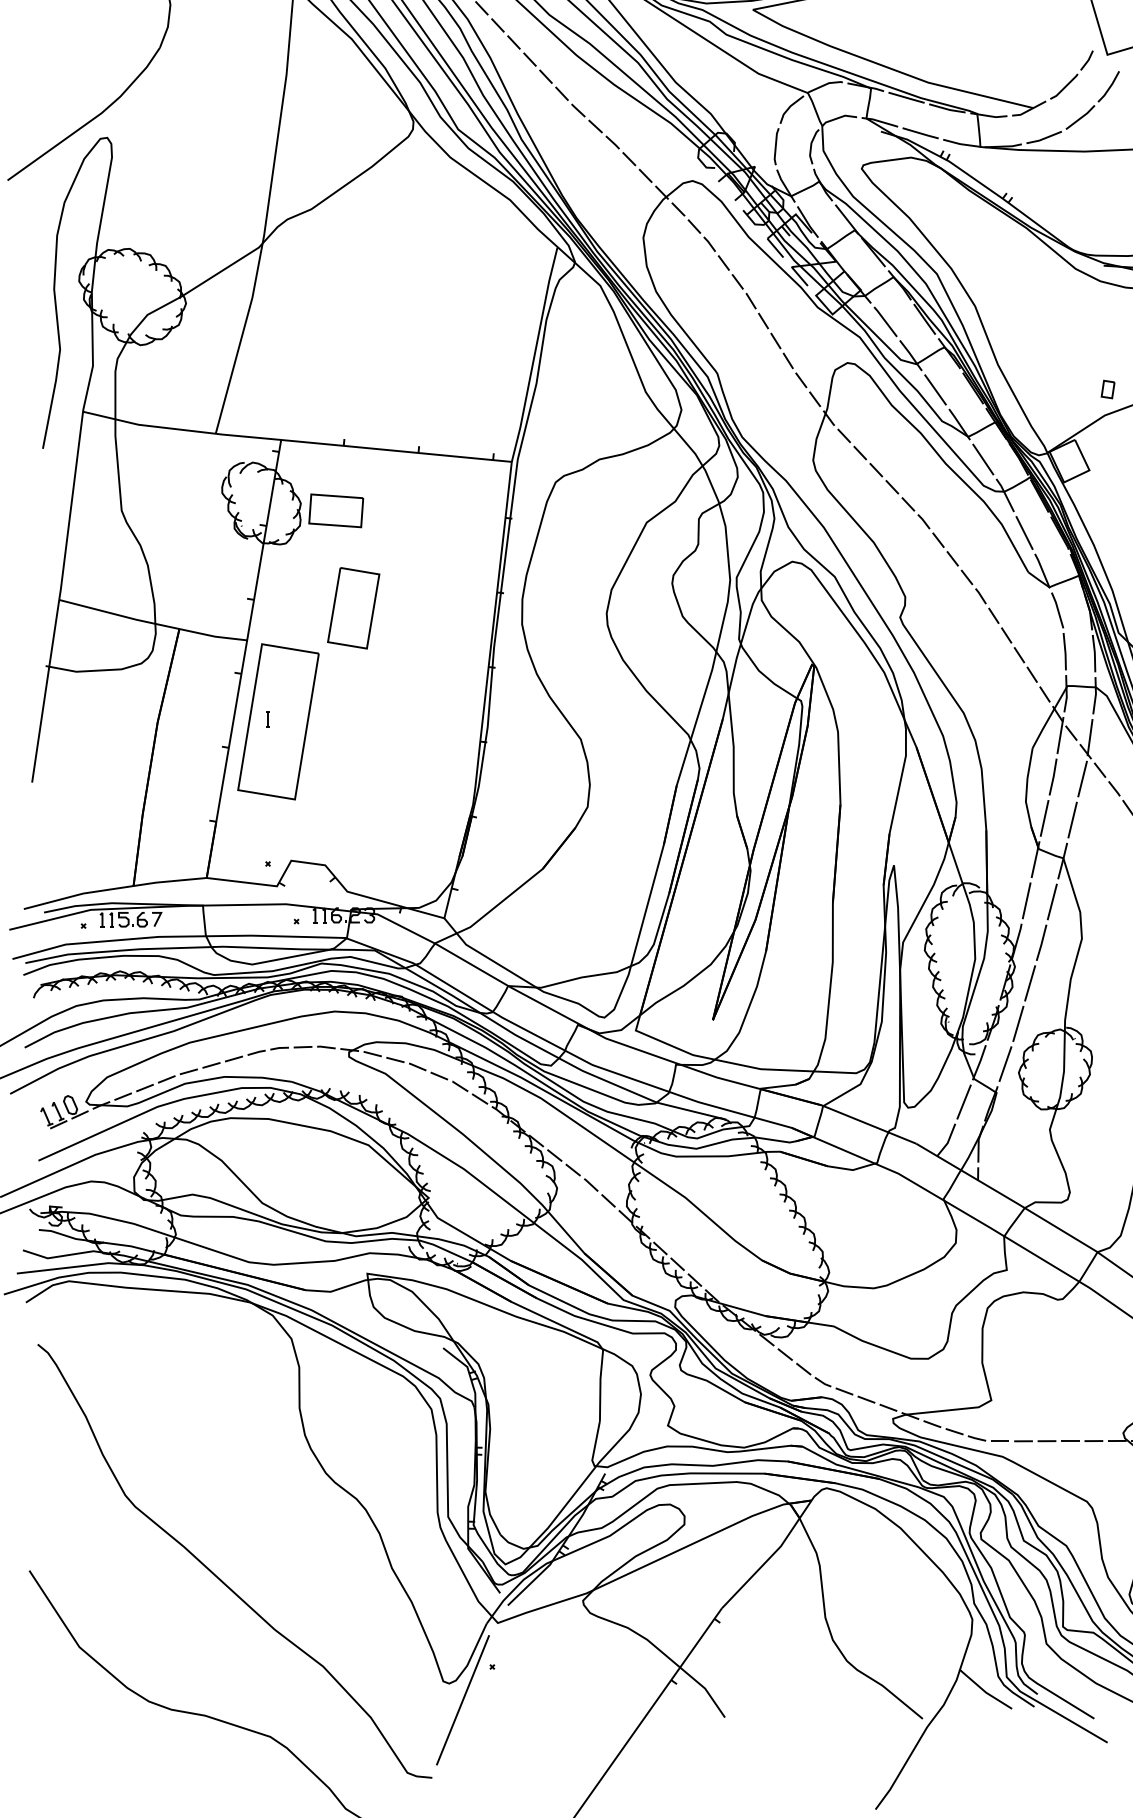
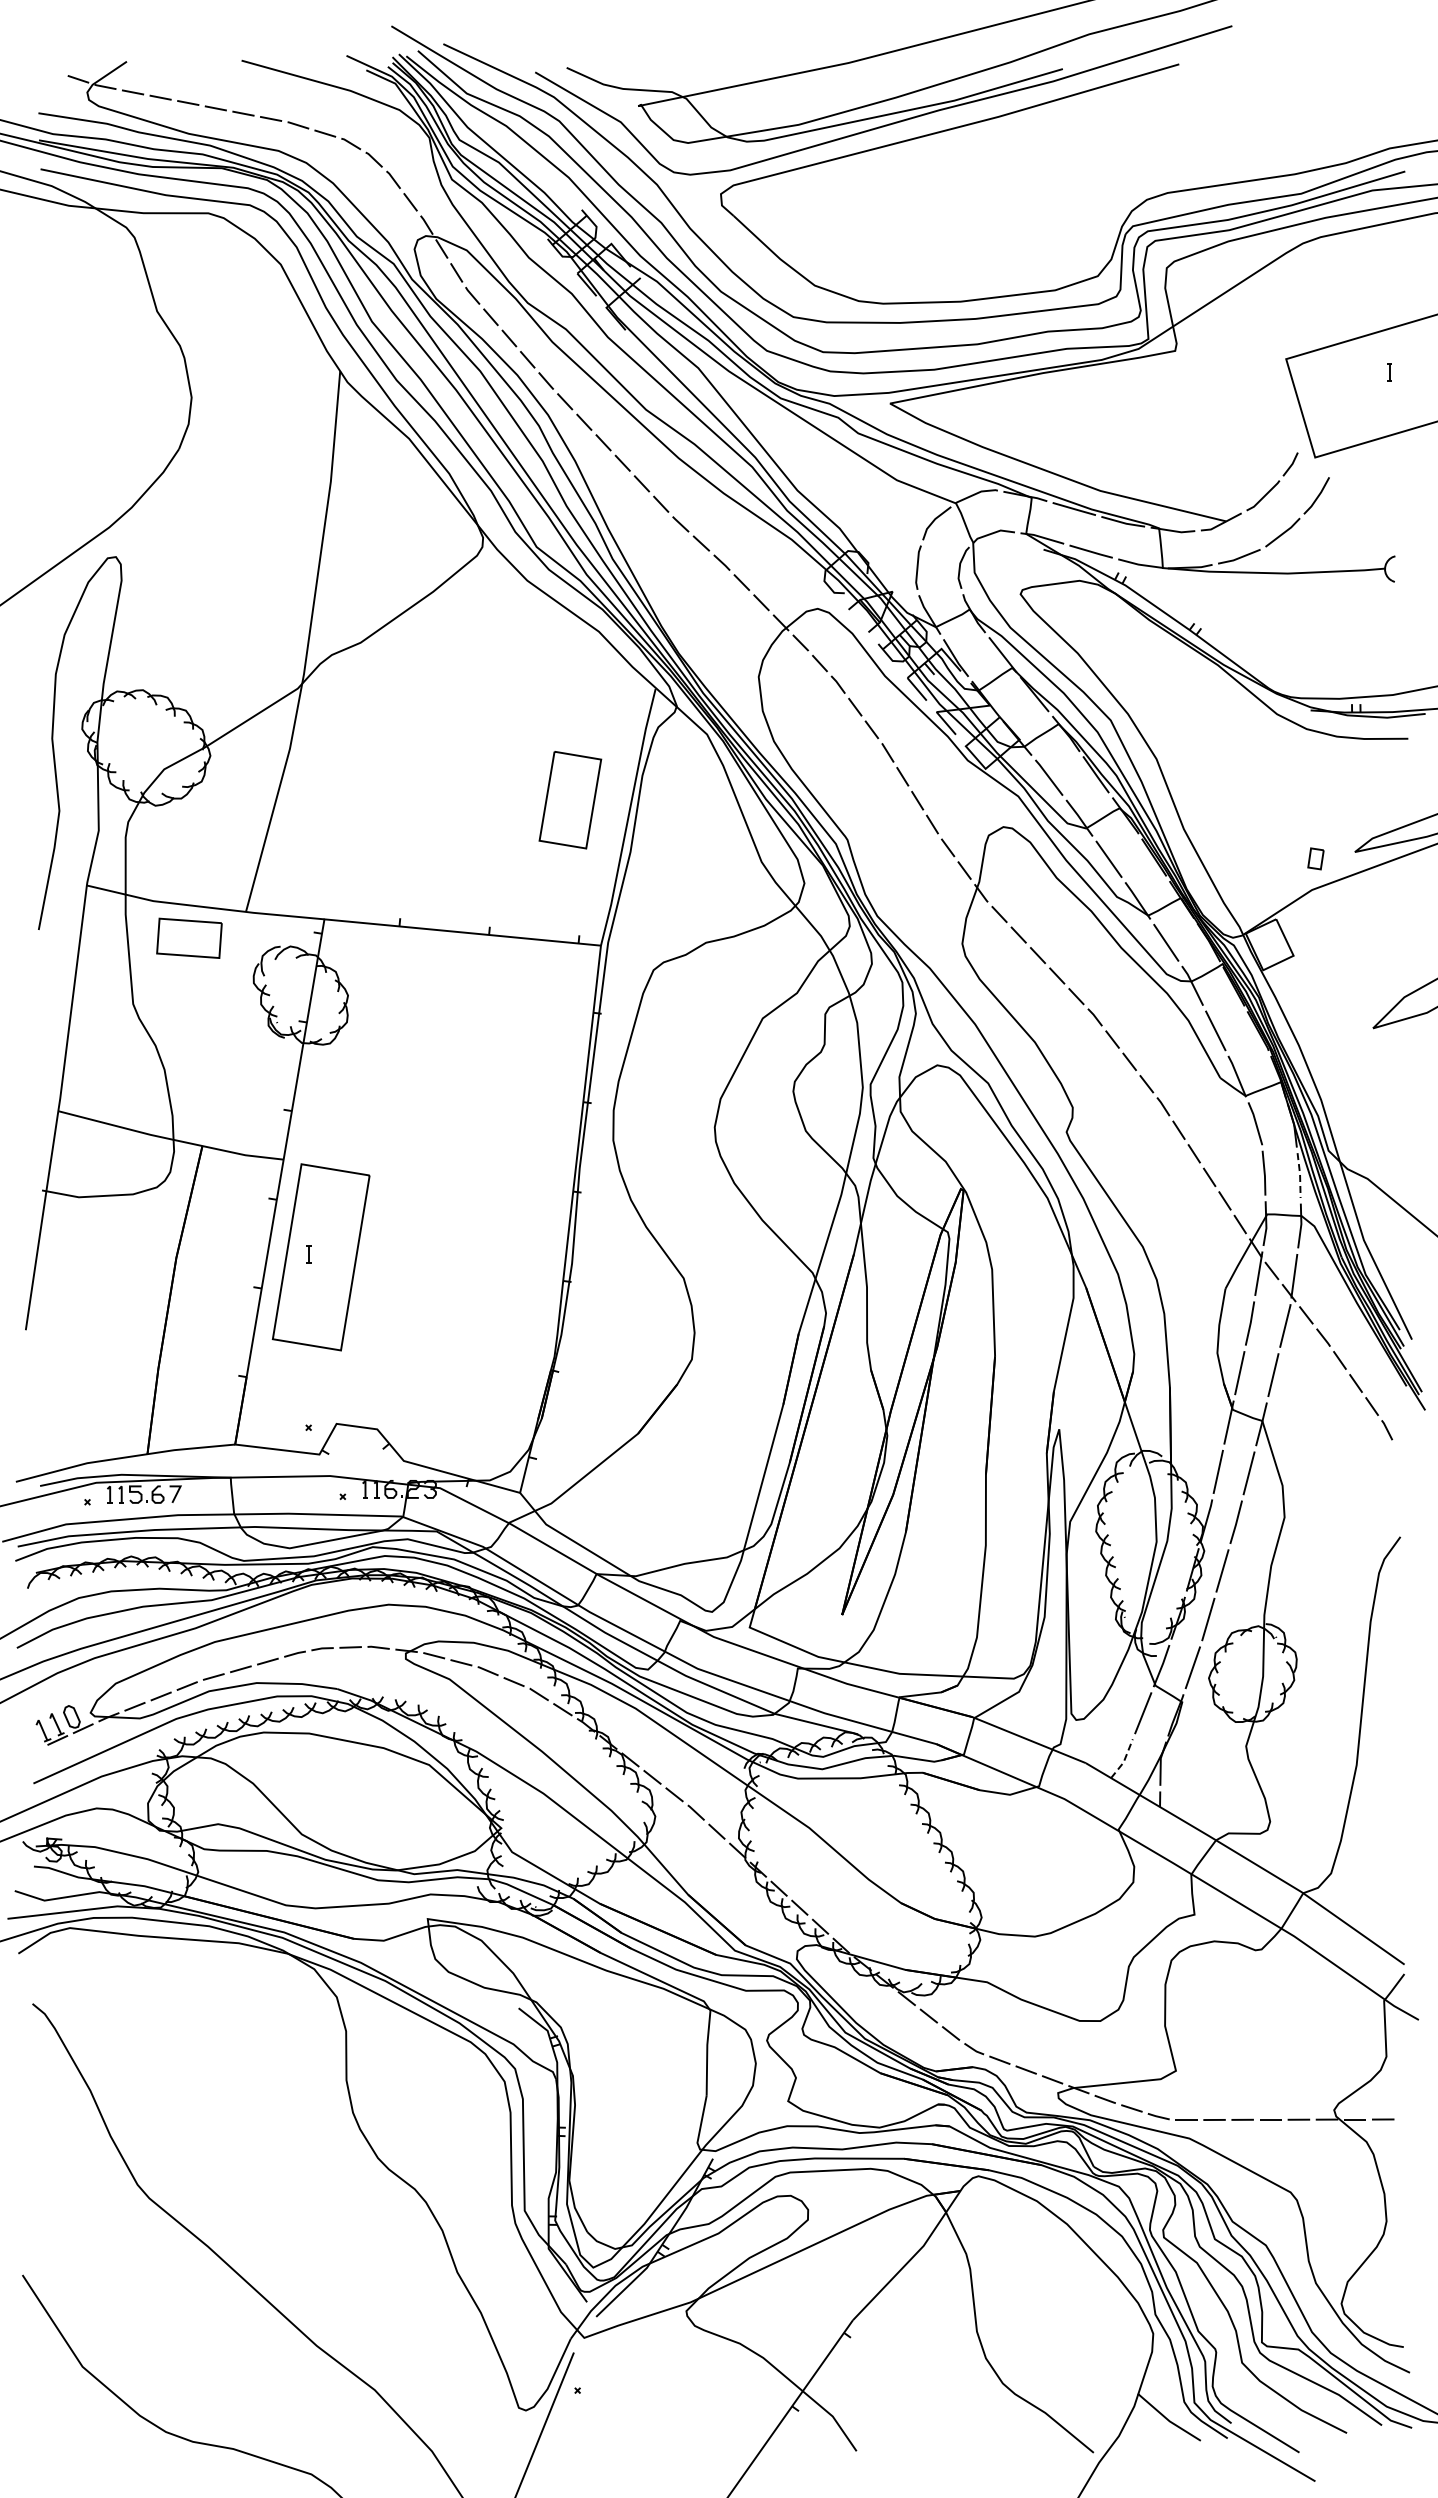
part: (336, 510) -> (189, 937), moved
part: (353, 608) -> (570, 800), moved
line: (1095, 653) -> (1300, 1175), solid -> dashed
line: (948, 1140) -> (1124, 1759), solid -> dashed

